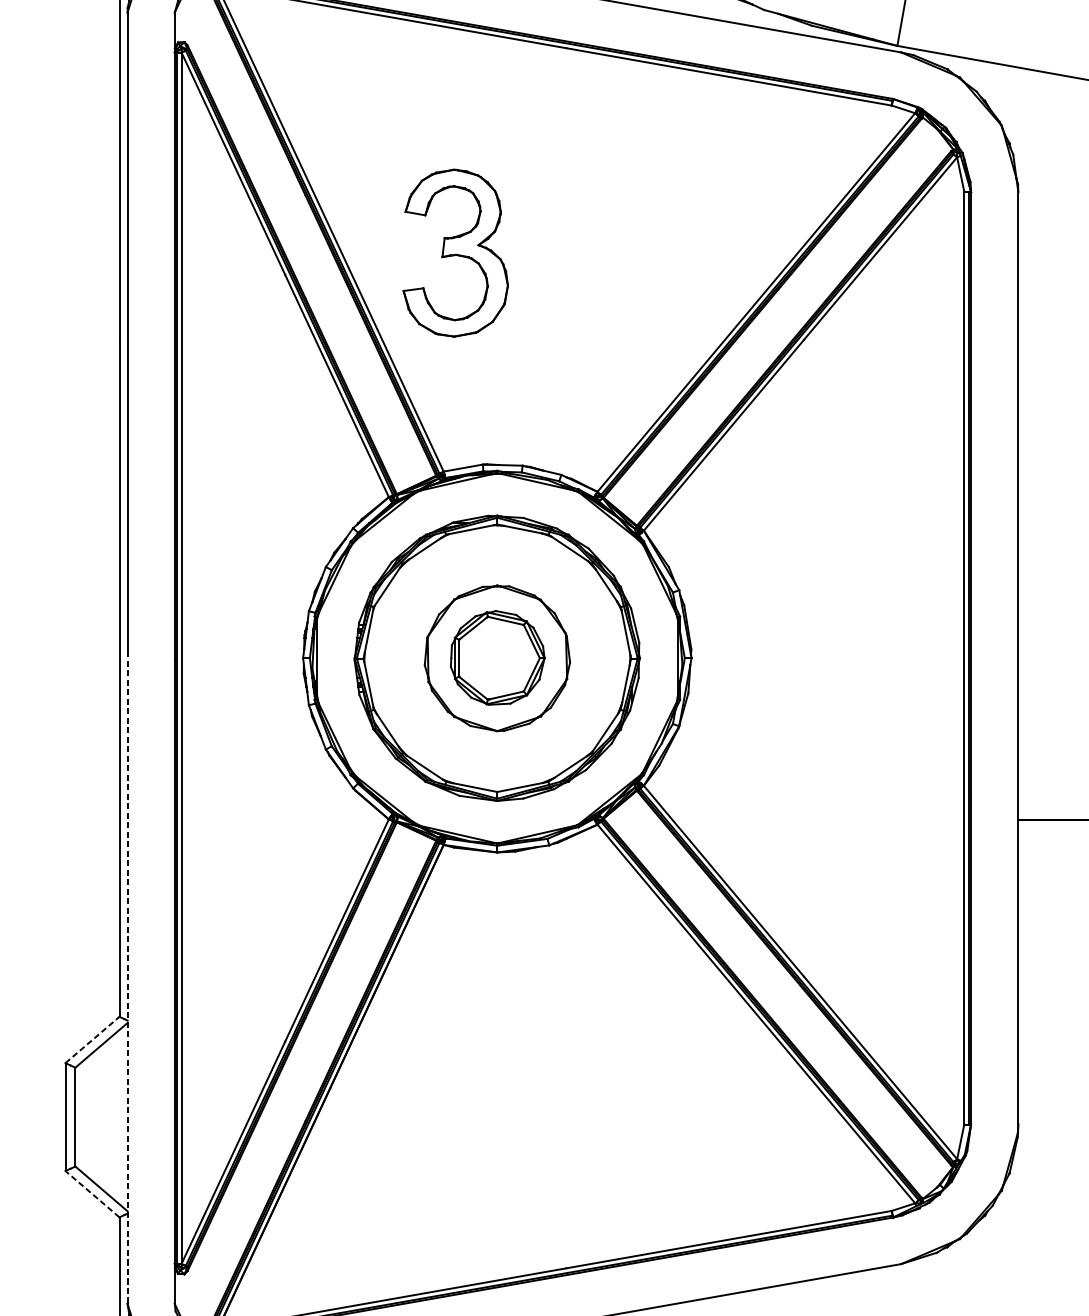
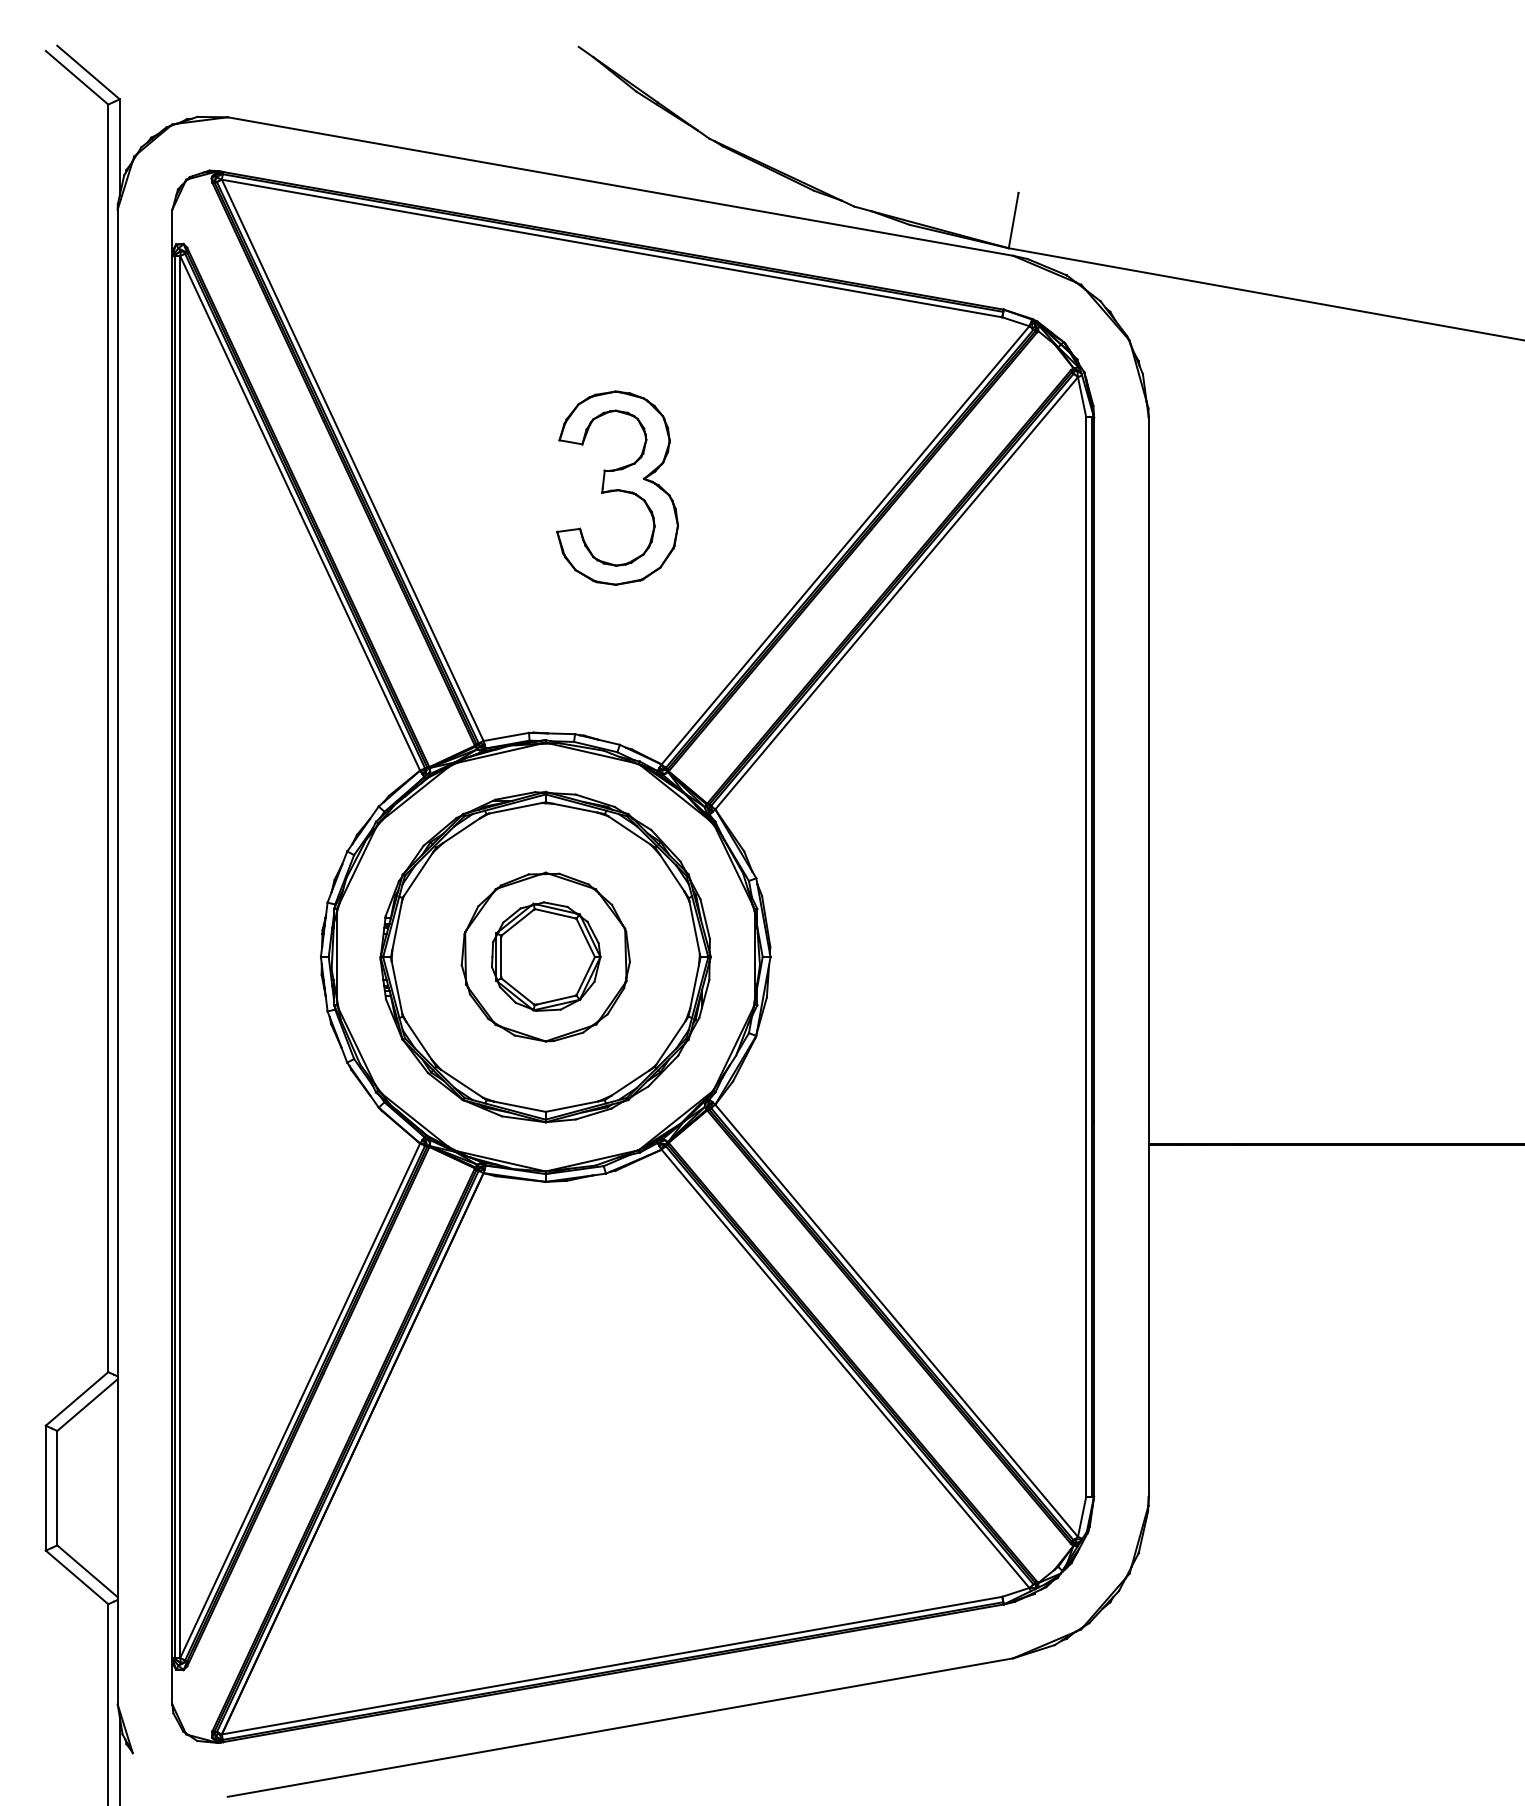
part: (455, 252) -> (617, 487), moved
line: (127, 977) -> (117, 1326), dashed -> solid
line: (92, 1039) -> (77, 1398), dashed -> solid
line: (91, 1194) -> (76, 1577), dashed -> solid

